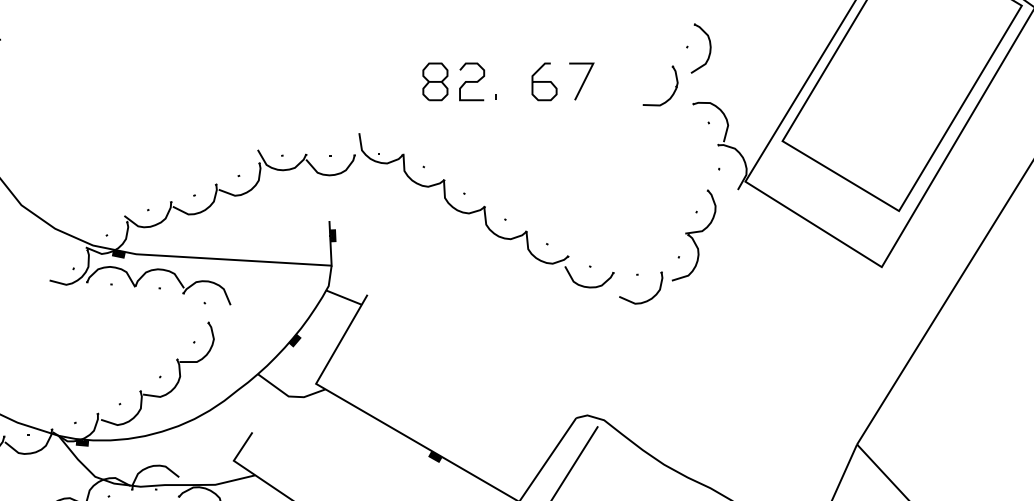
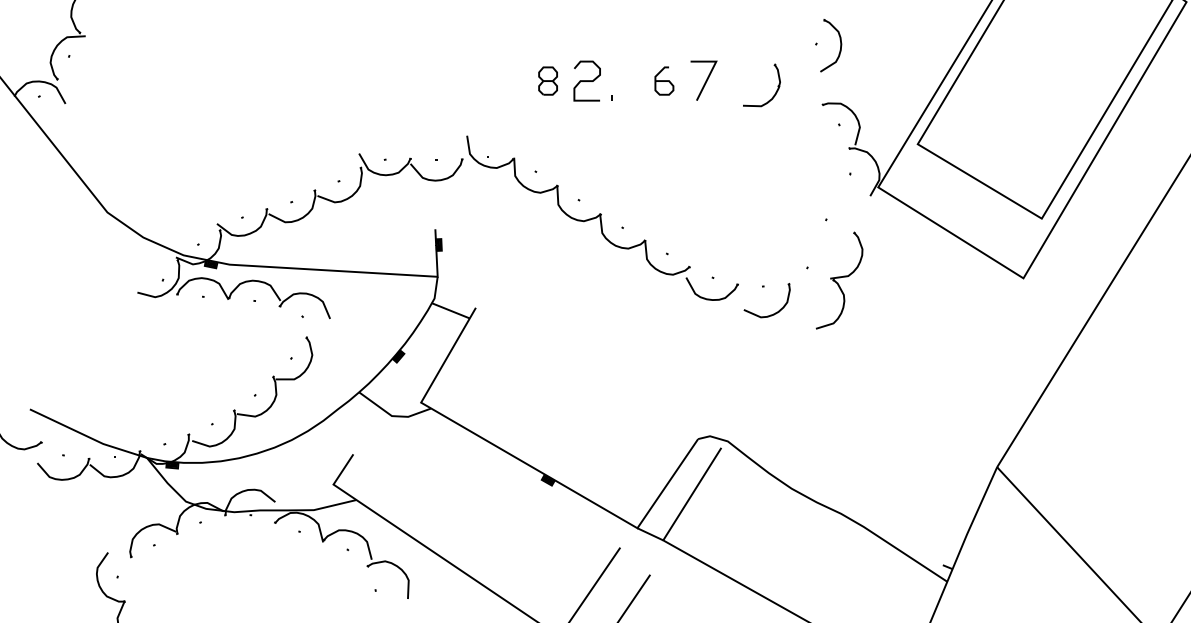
part: (434, 81) -> (547, 80), size x0.7
part: (544, 81) -> (664, 80), size x0.7
part: (672, 93) -> (774, 93), moved
part: (694, 235) -> (839, 280), moved

